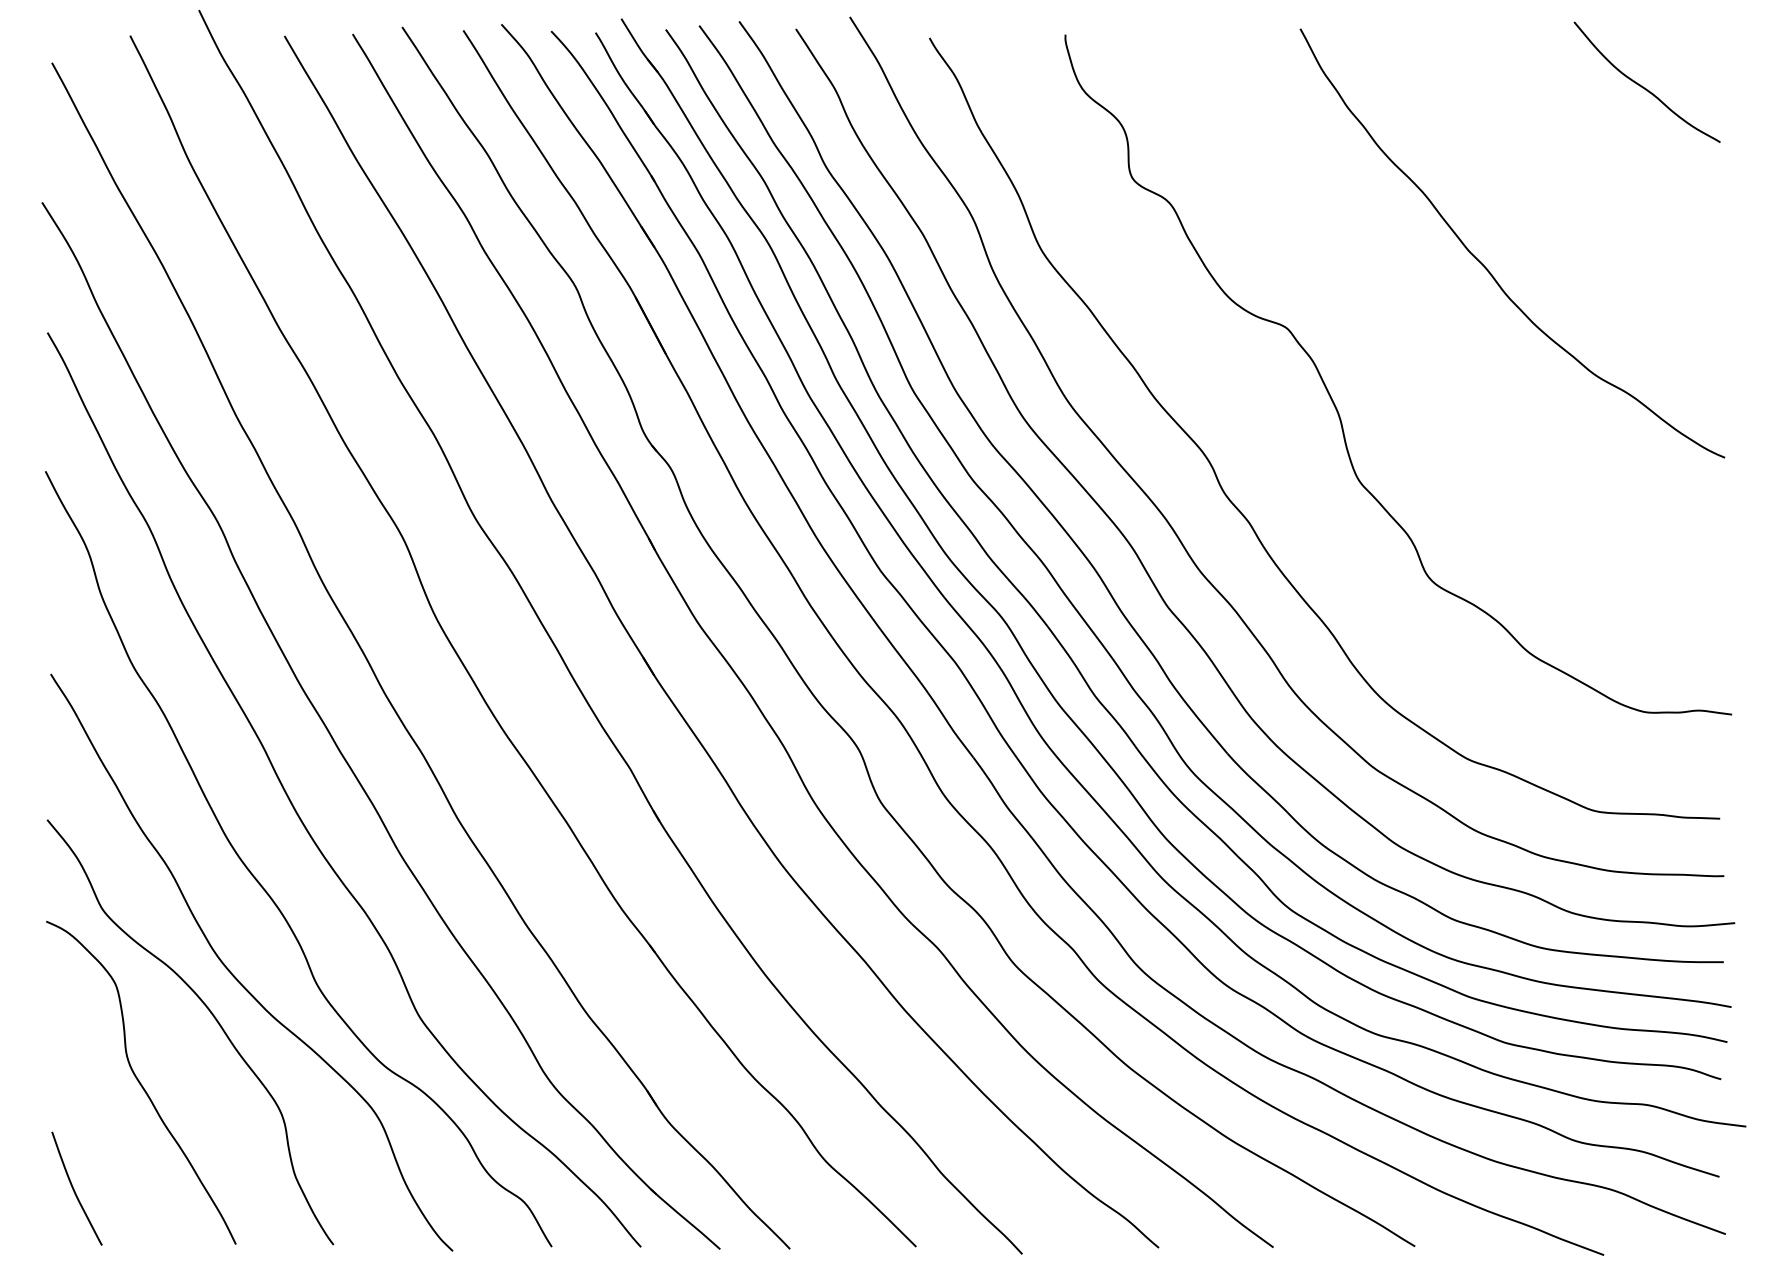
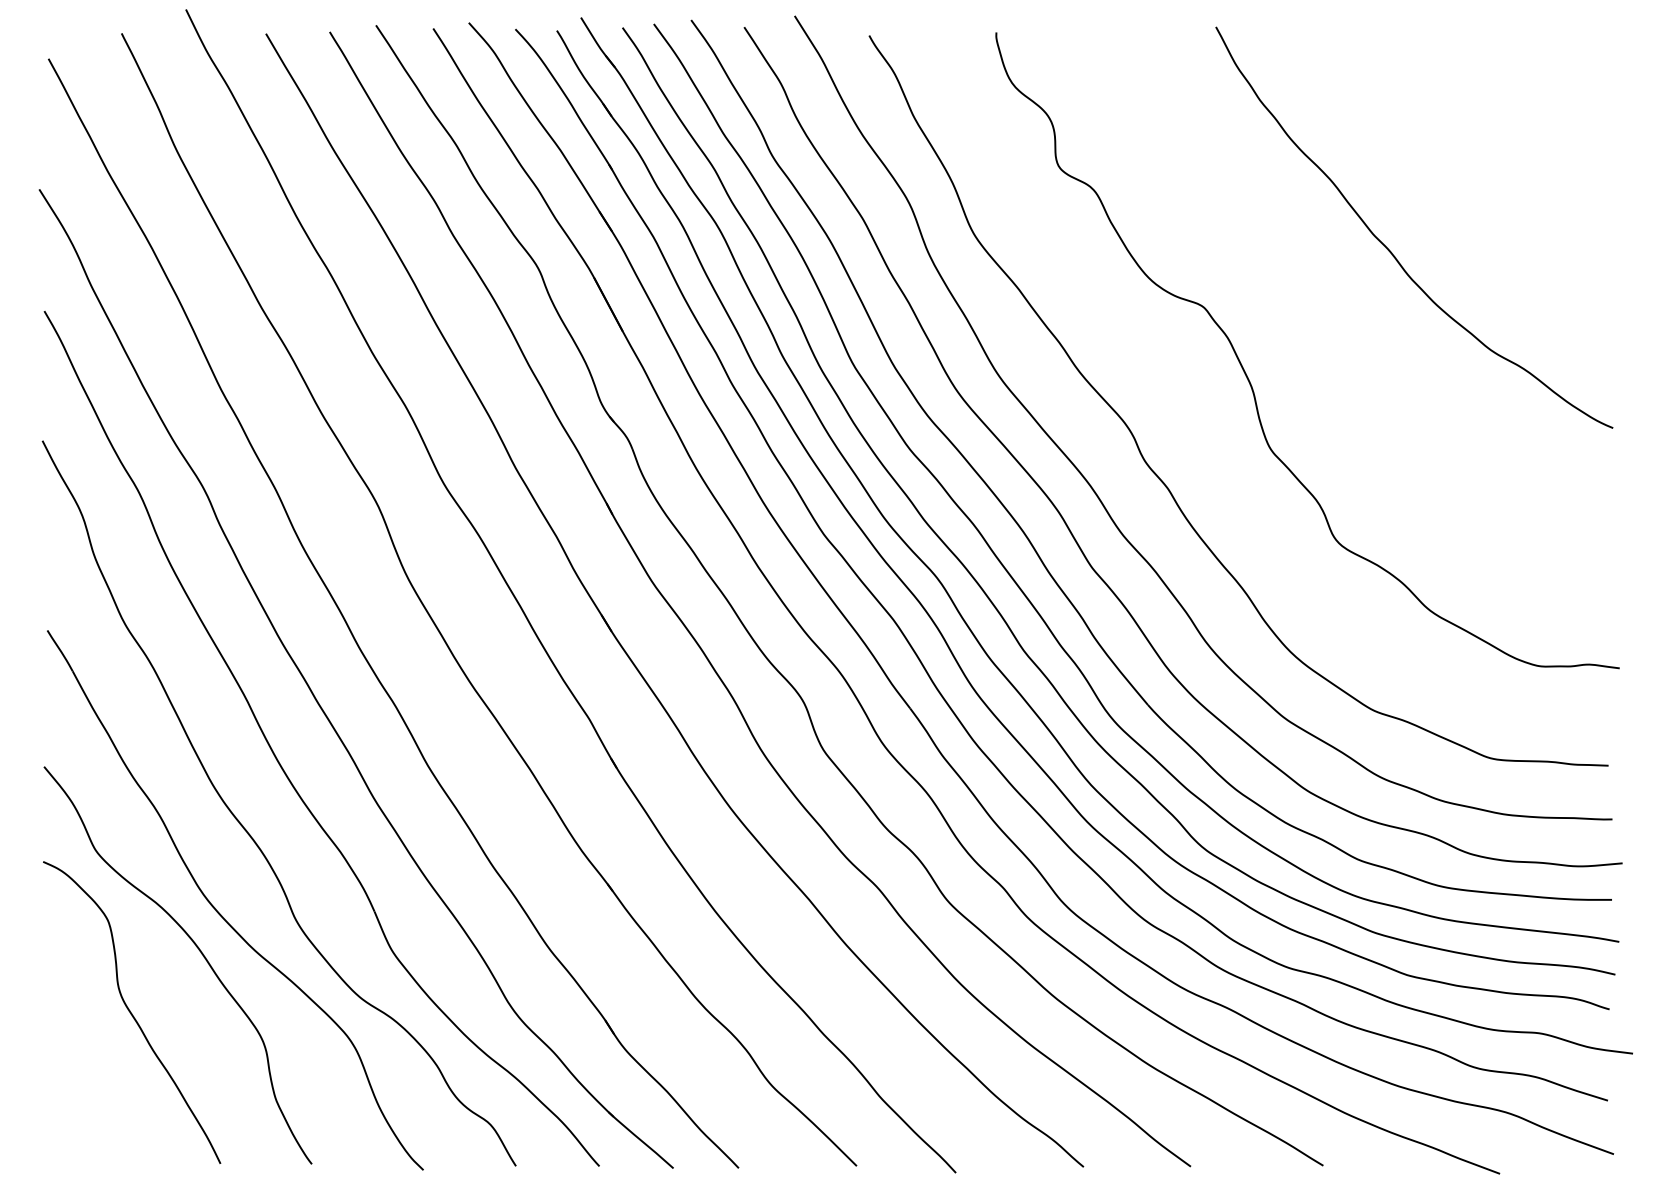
curve: (1643, 86) -> (1536, 80), removed
curve: (74, 1188) -> (69, 1111), removed

